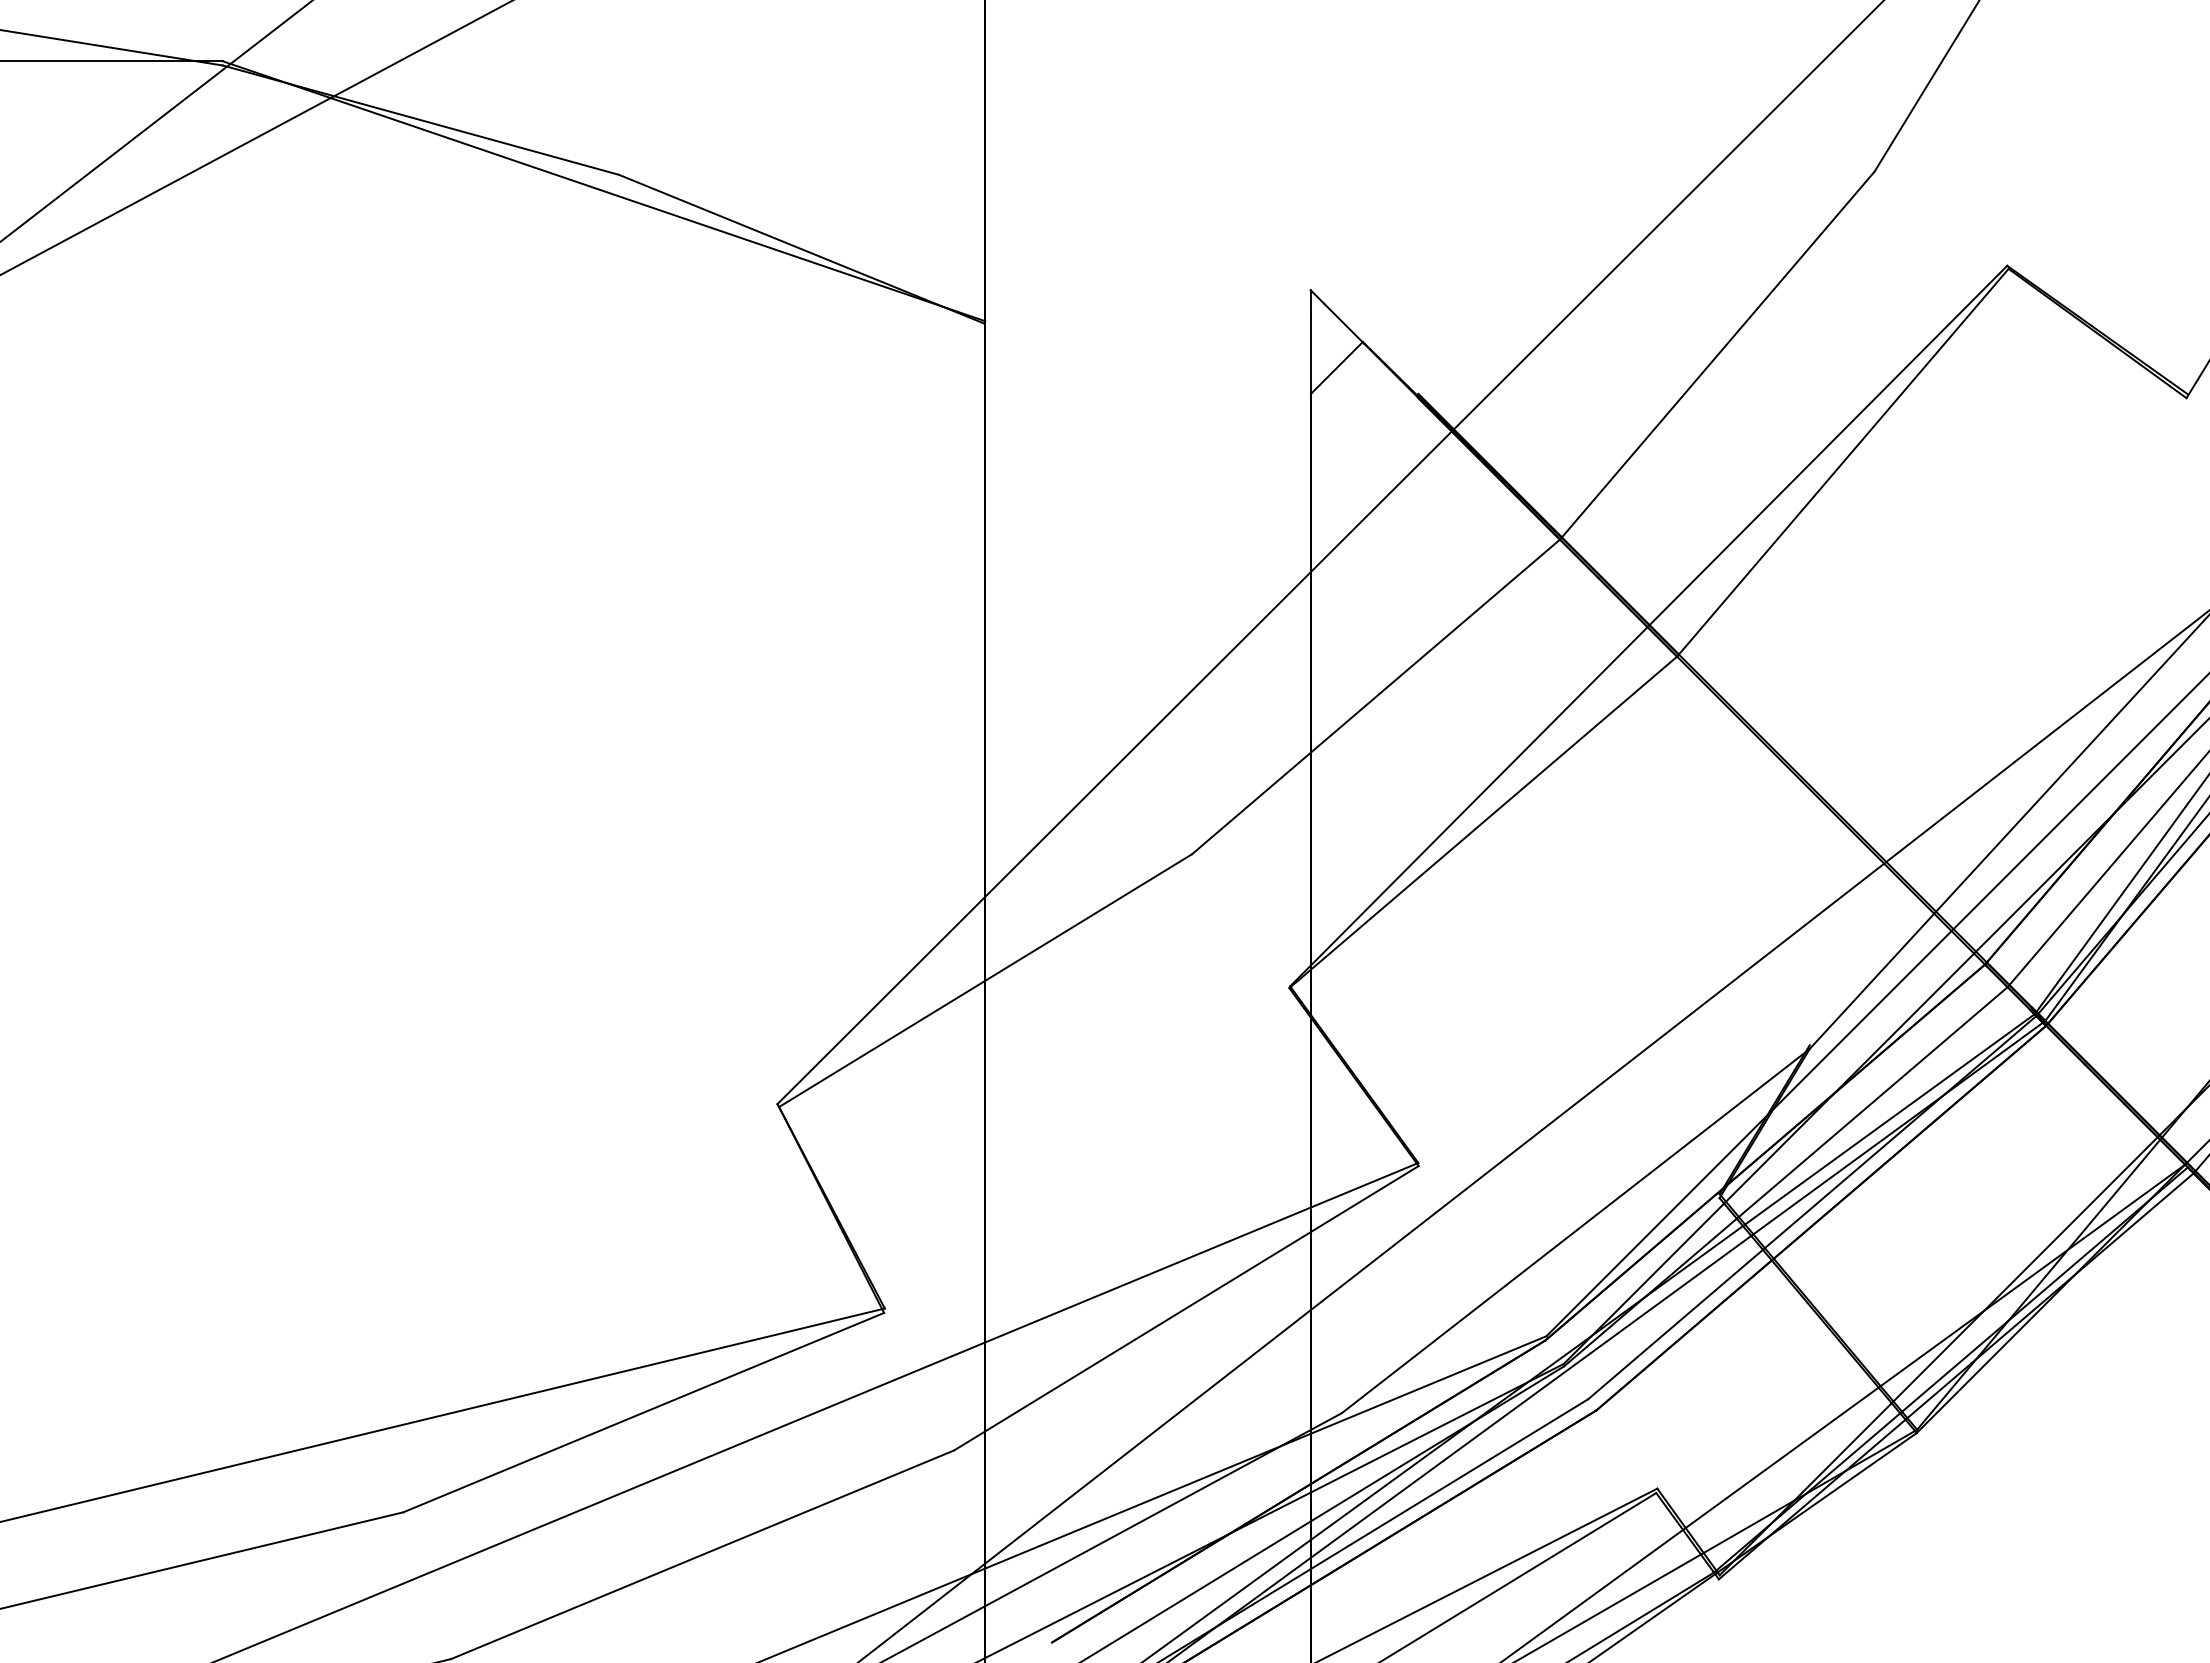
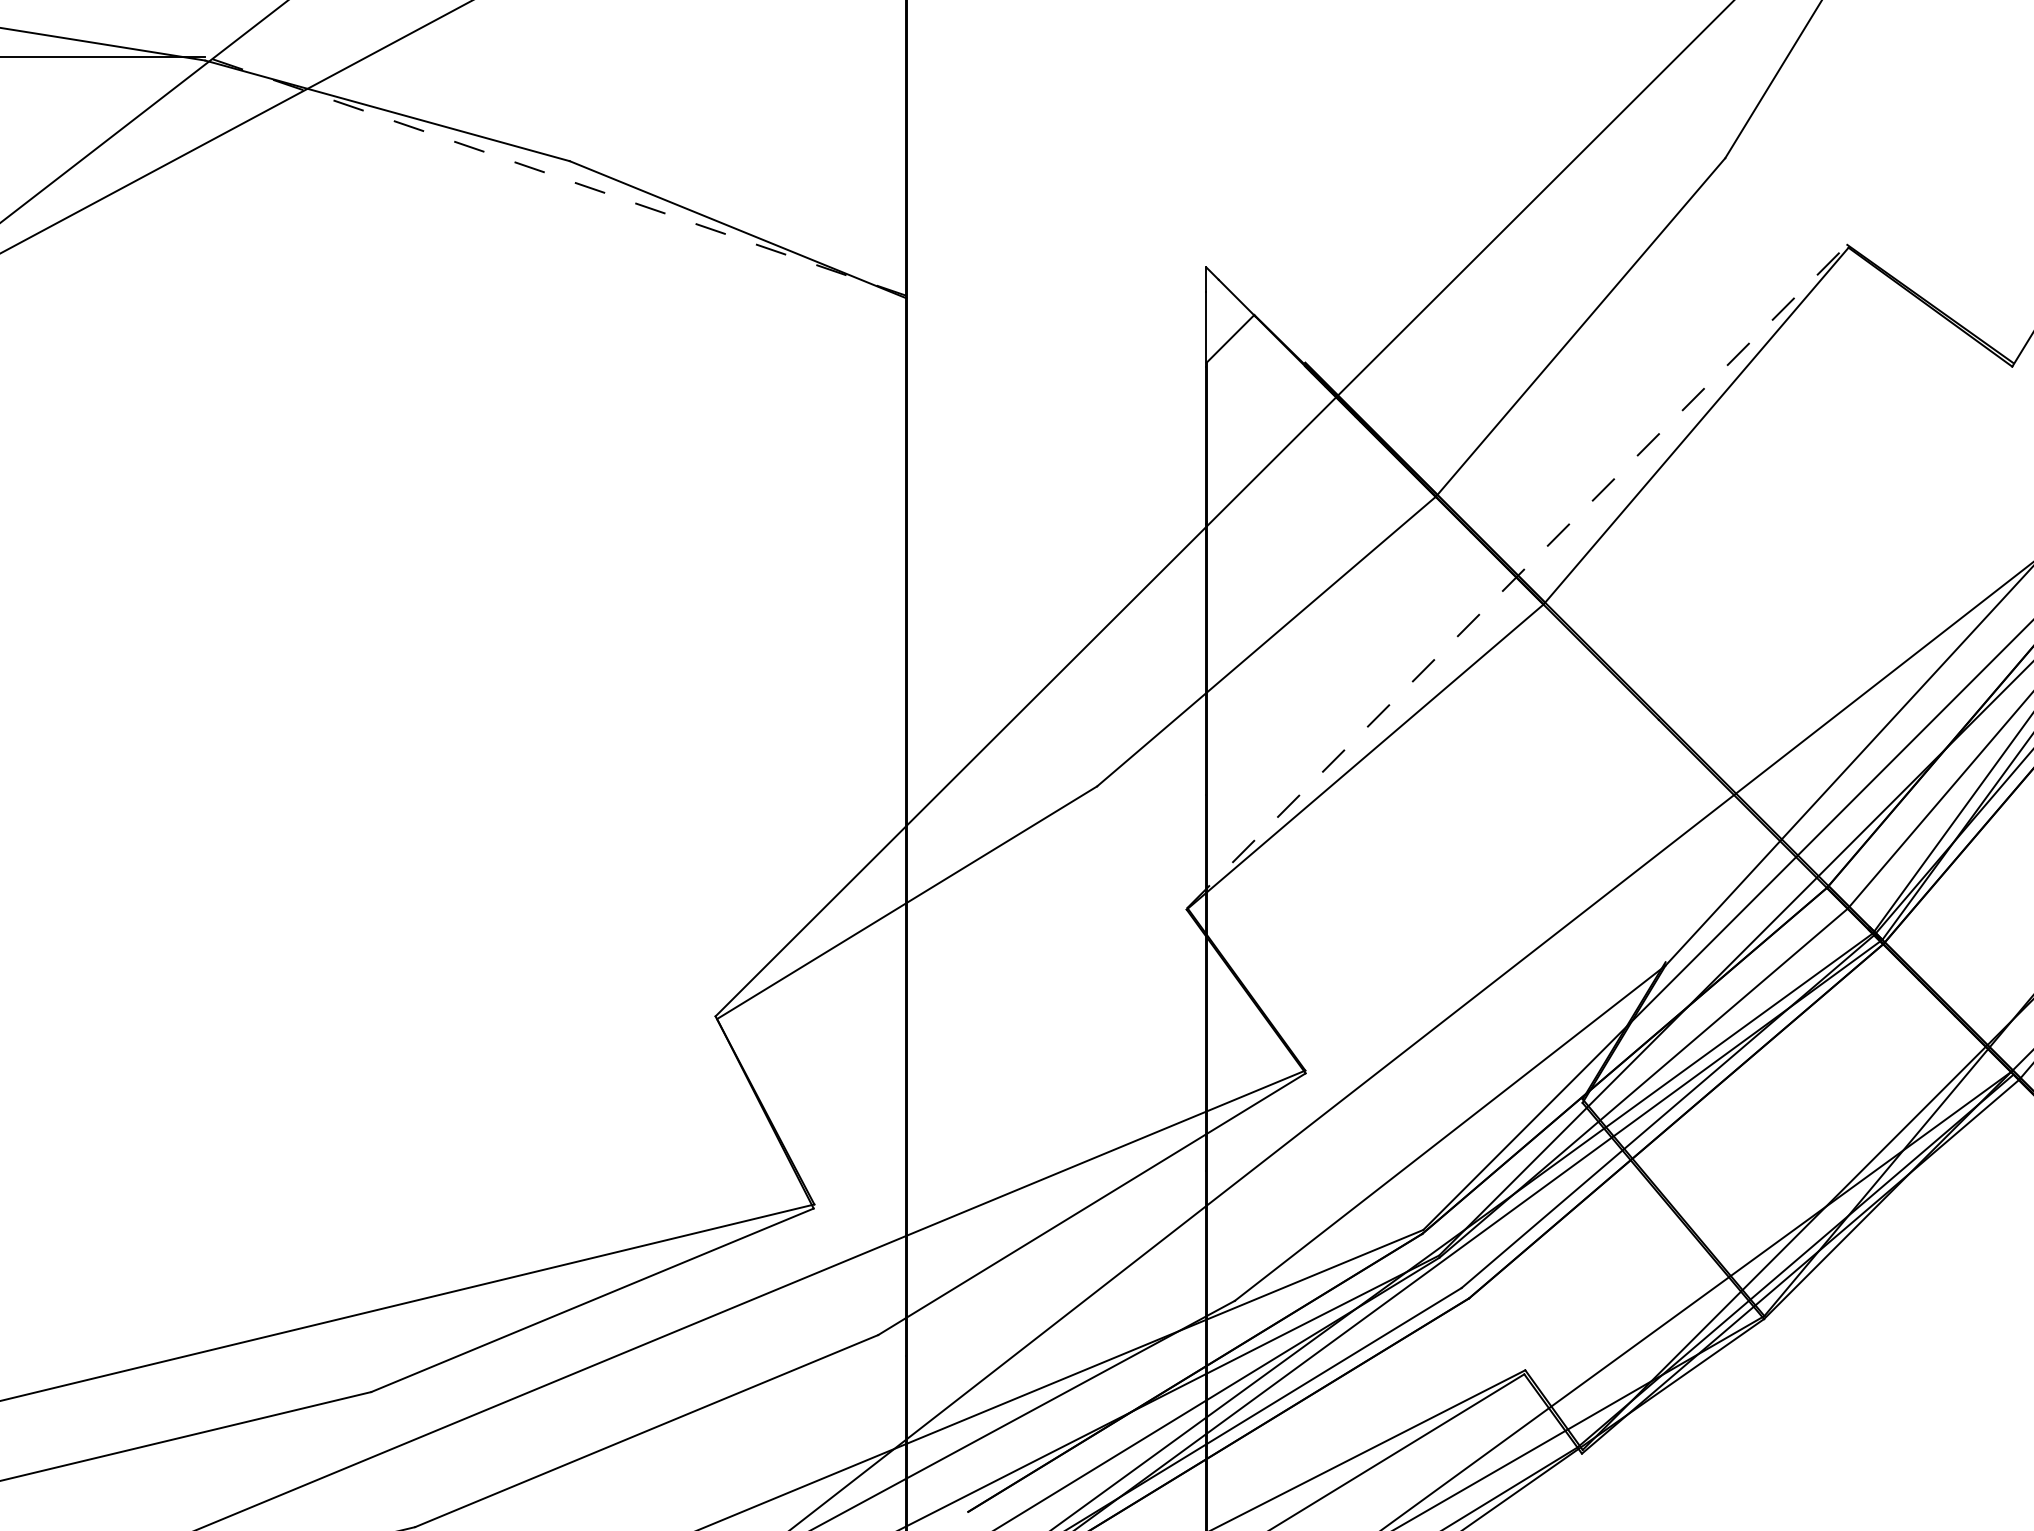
line: (604, 191) -> (556, 176), solid -> dashed
line: (1649, 625) -> (1518, 575), solid -> dashed

